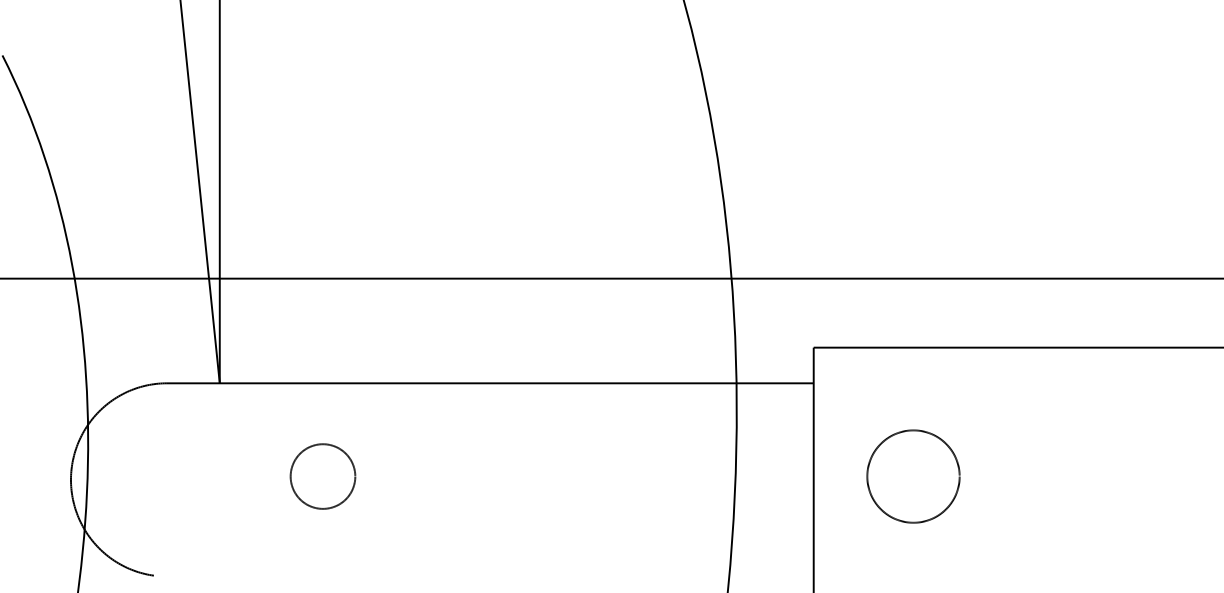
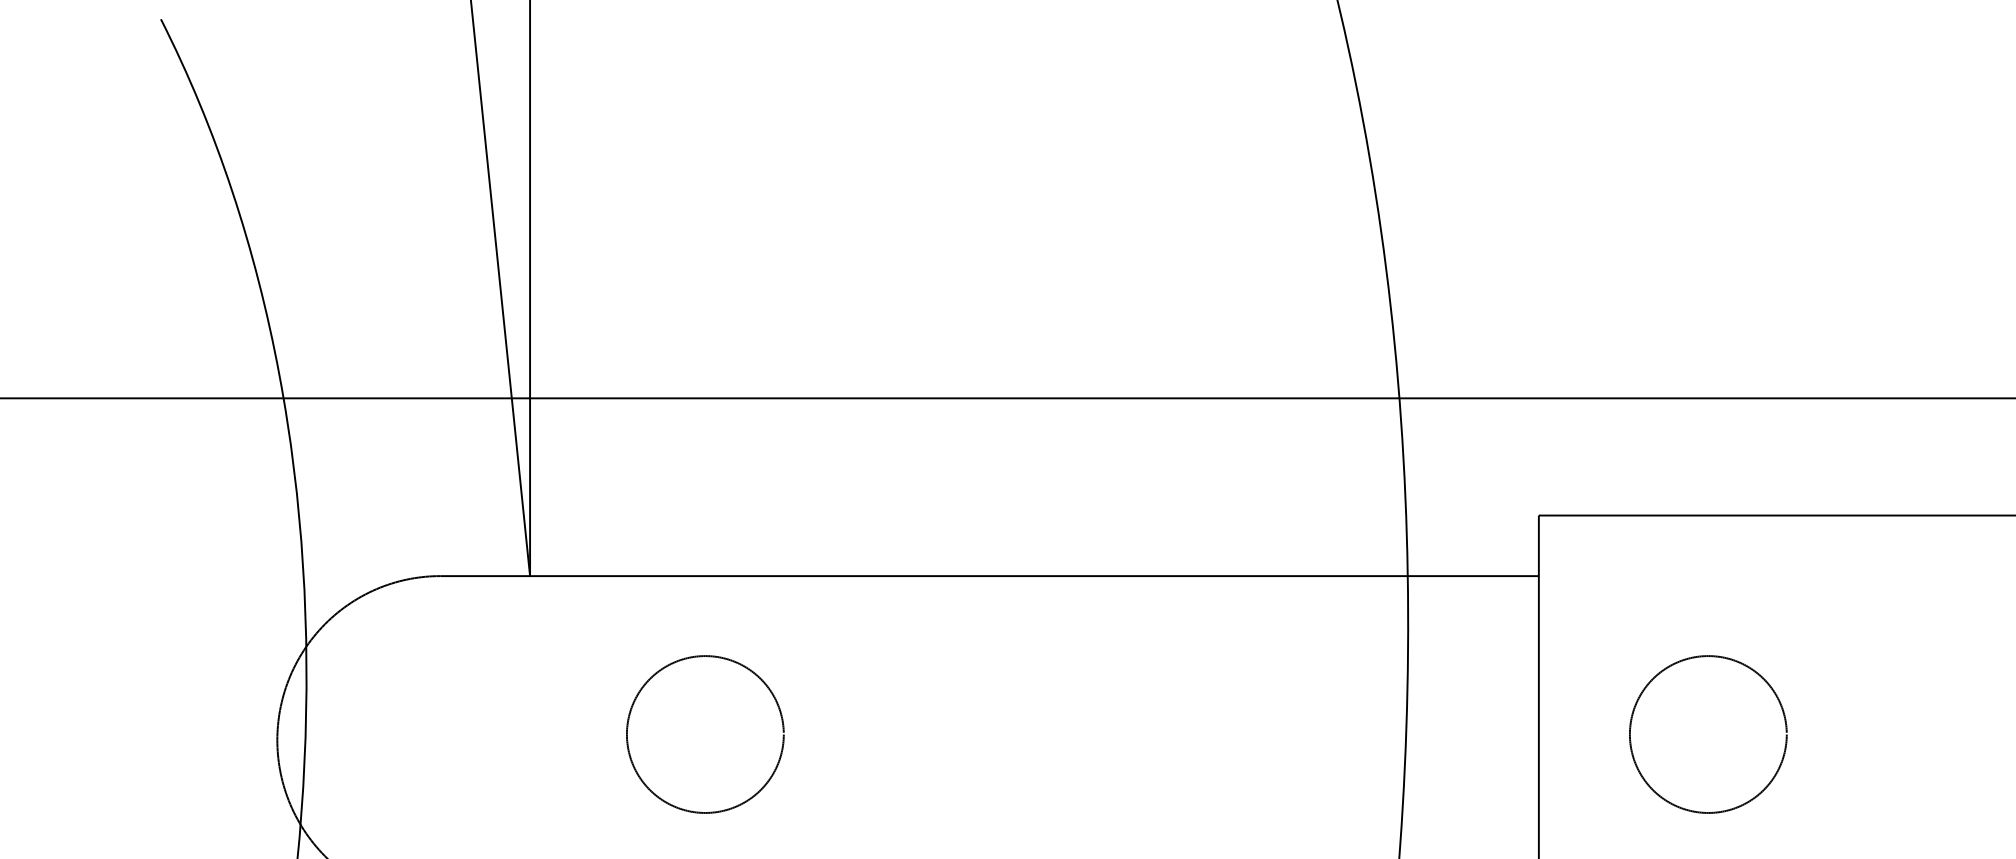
part: (322, 476) -> (704, 734), size x1.43

